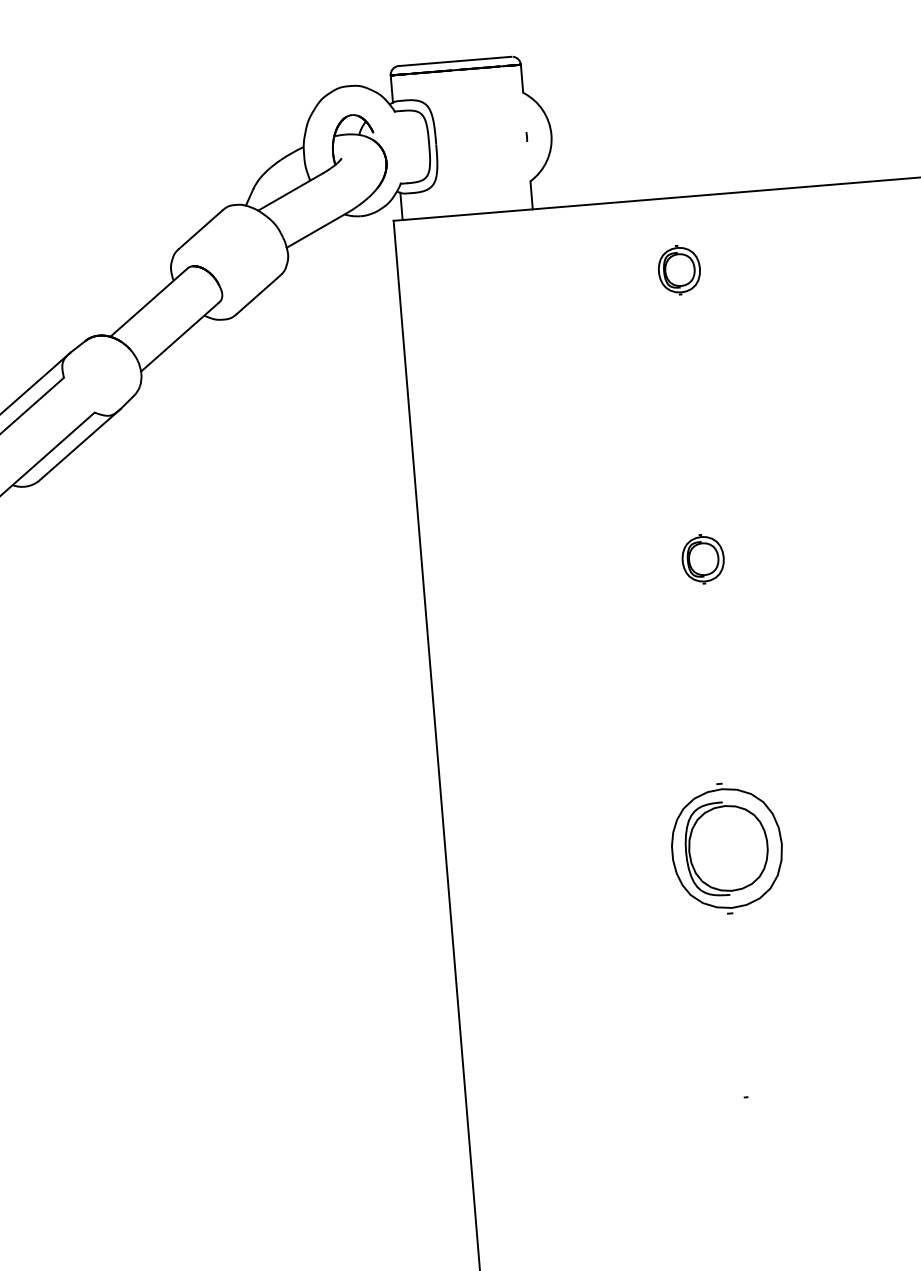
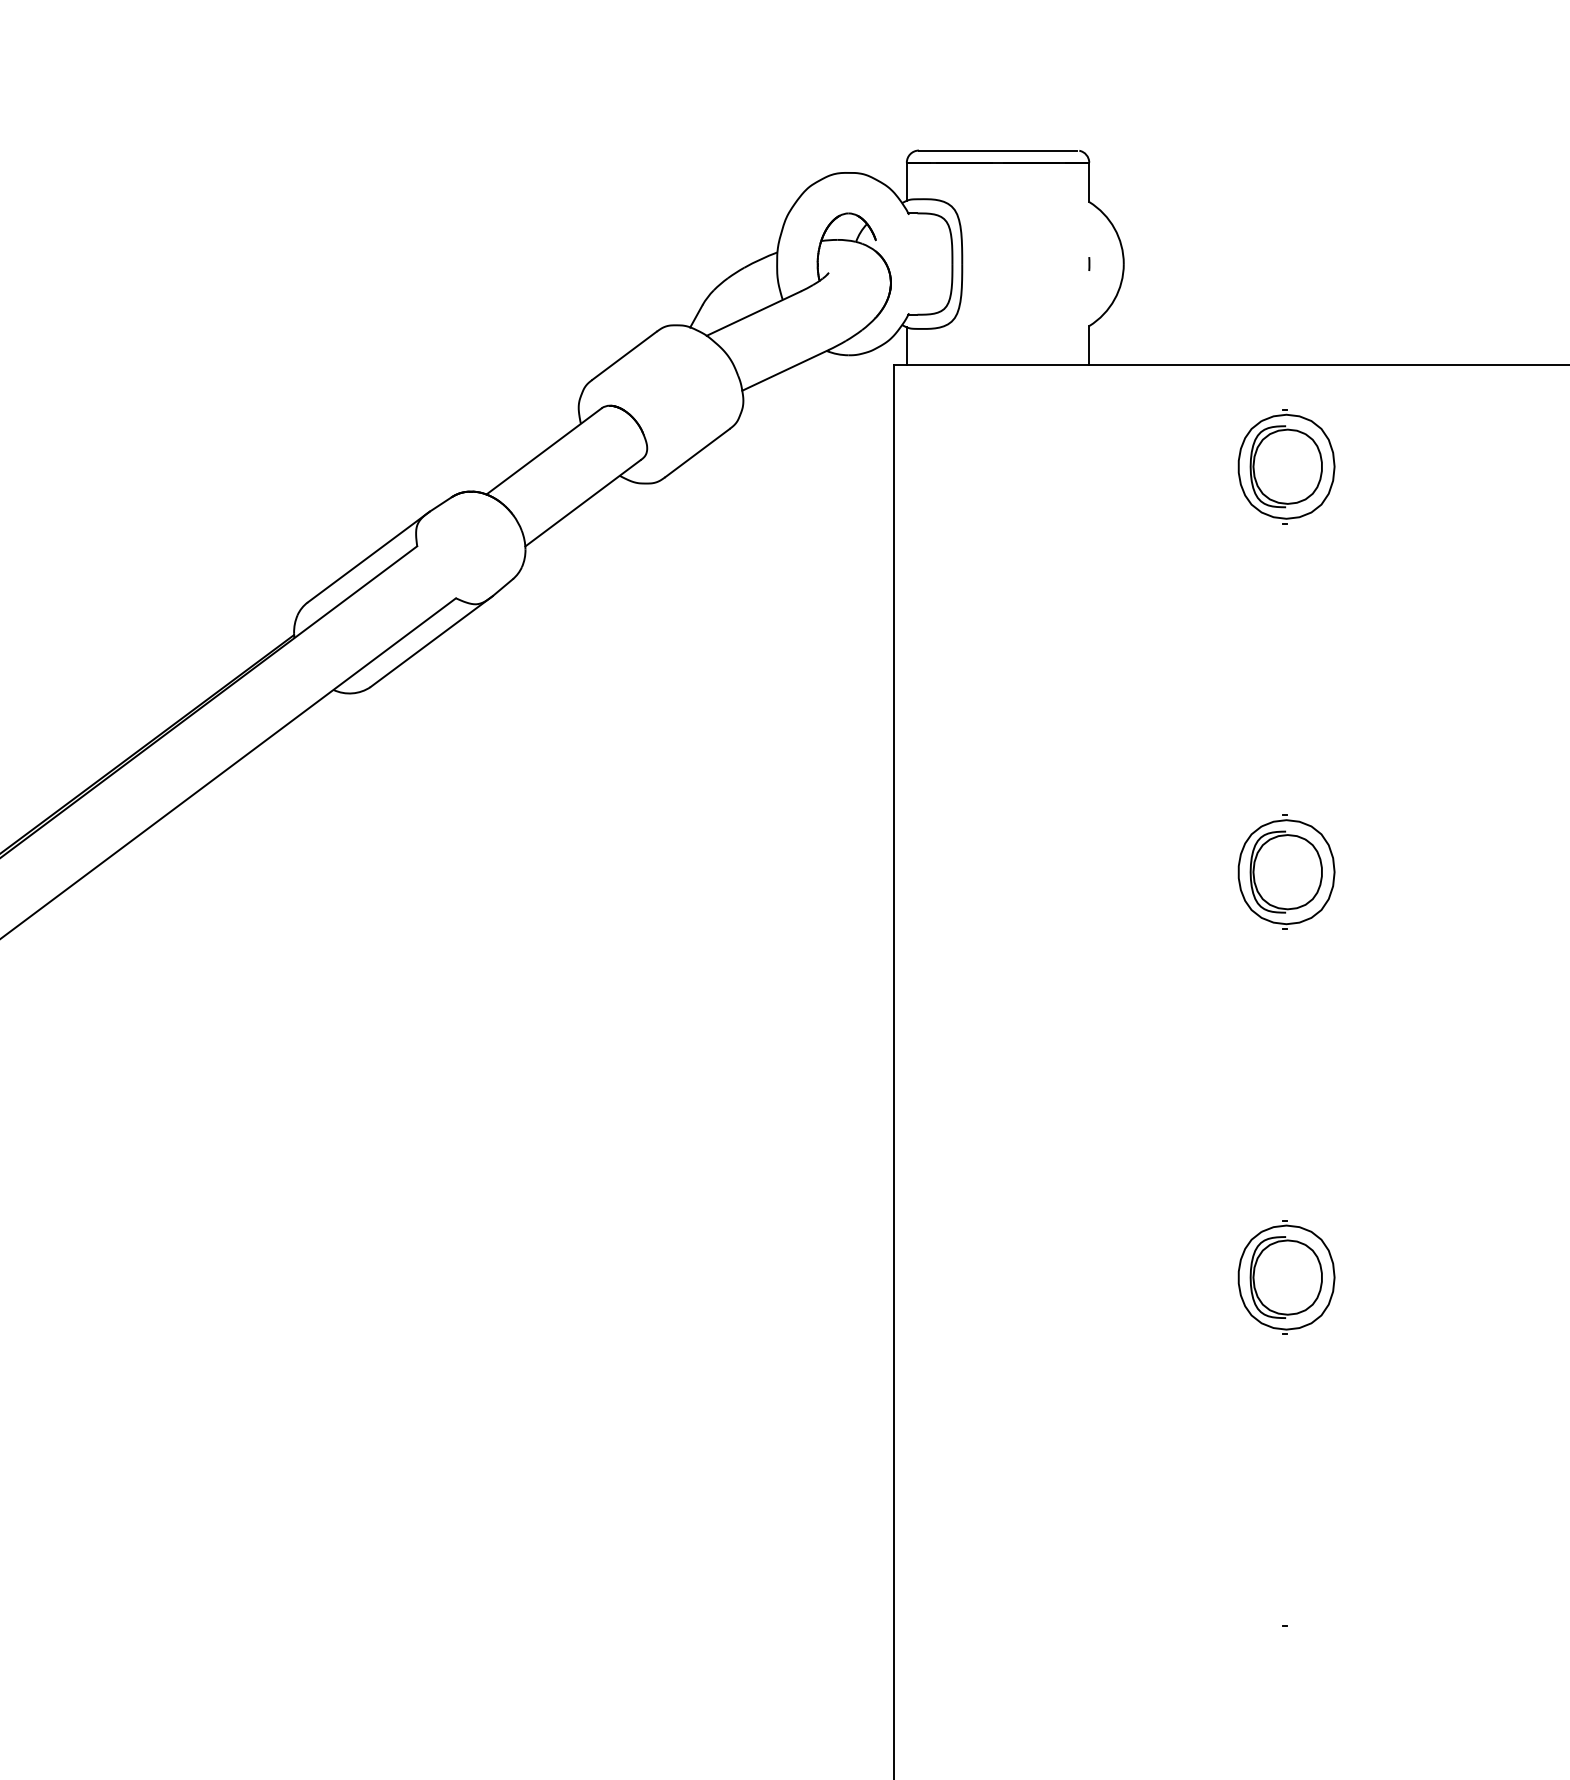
part: (679, 269) -> (1286, 466), size x1.67
part: (703, 558) -> (1286, 871), size x1.67
part: (726, 848) -> (1286, 1277), size x0.62

